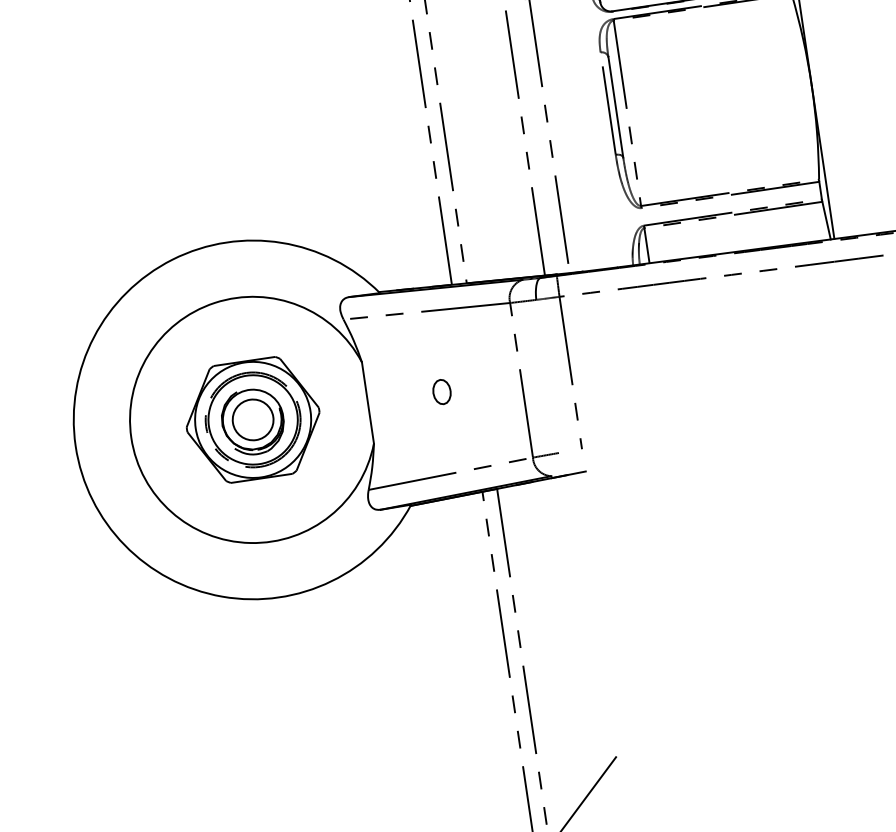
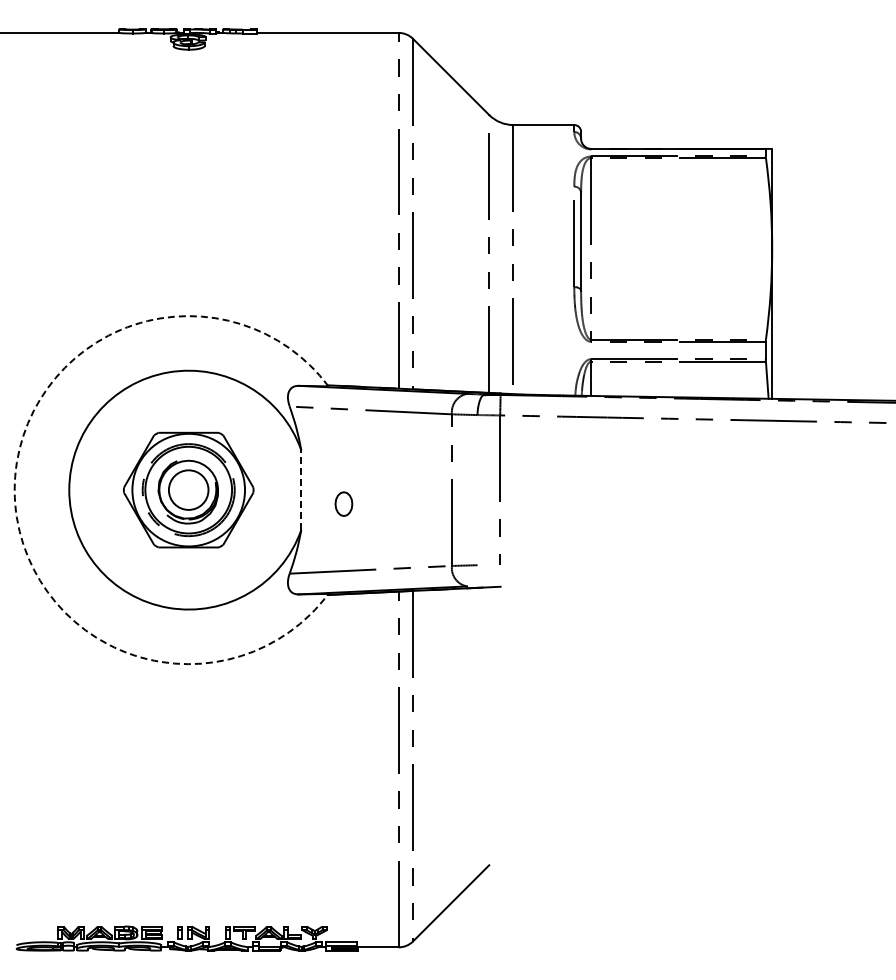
part: (441, 391) -> (343, 503), moved
line: (368, 403) -> (301, 490), solid -> dashed
arc: (75, 446) -> (14, 490), solid -> dashed

